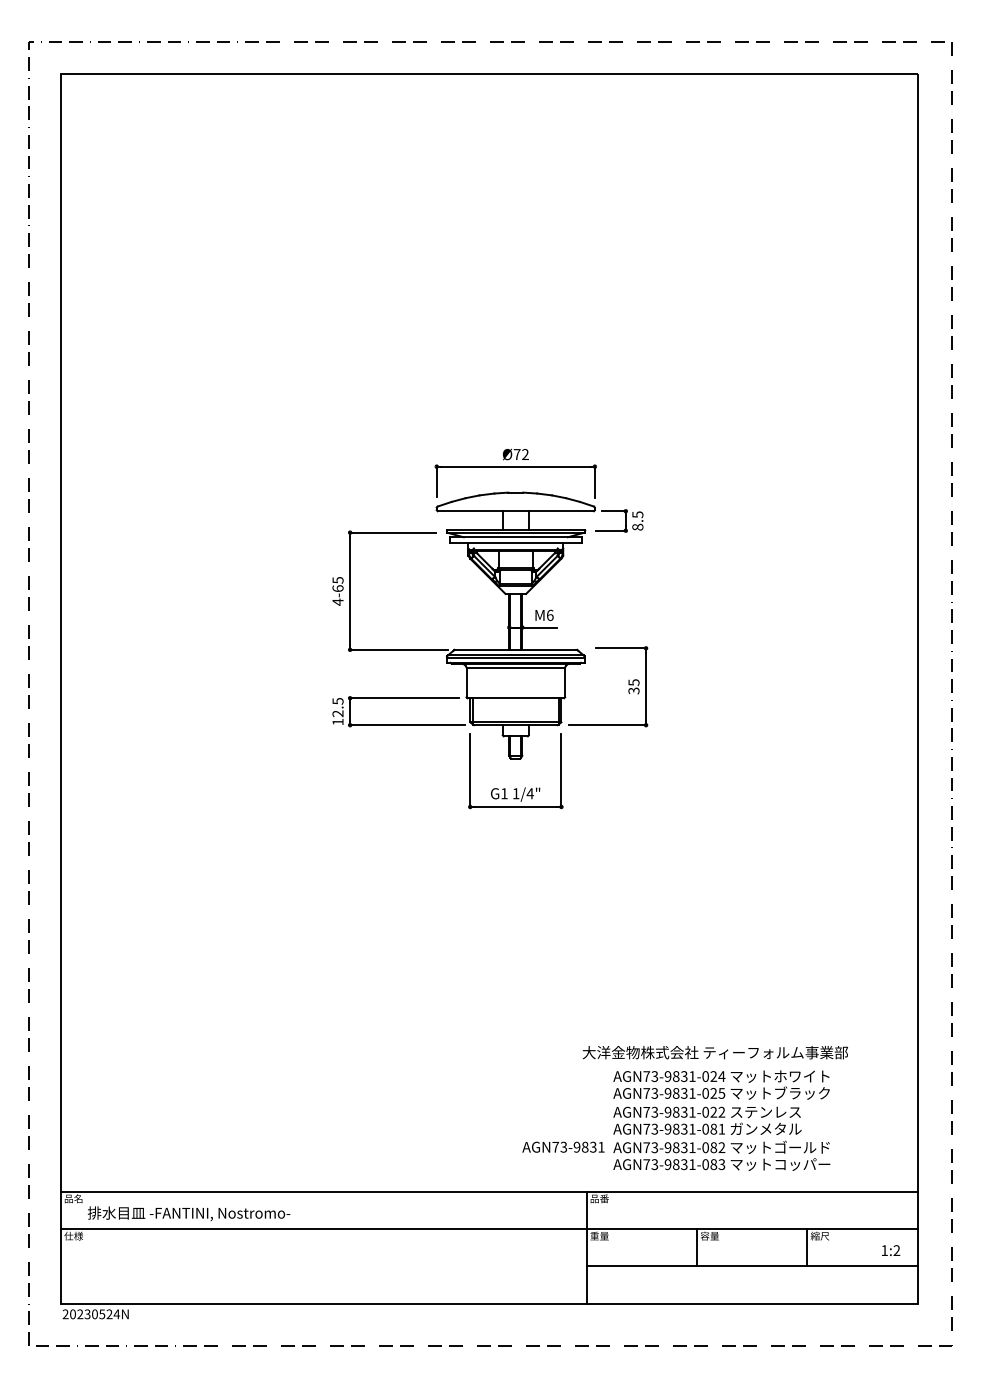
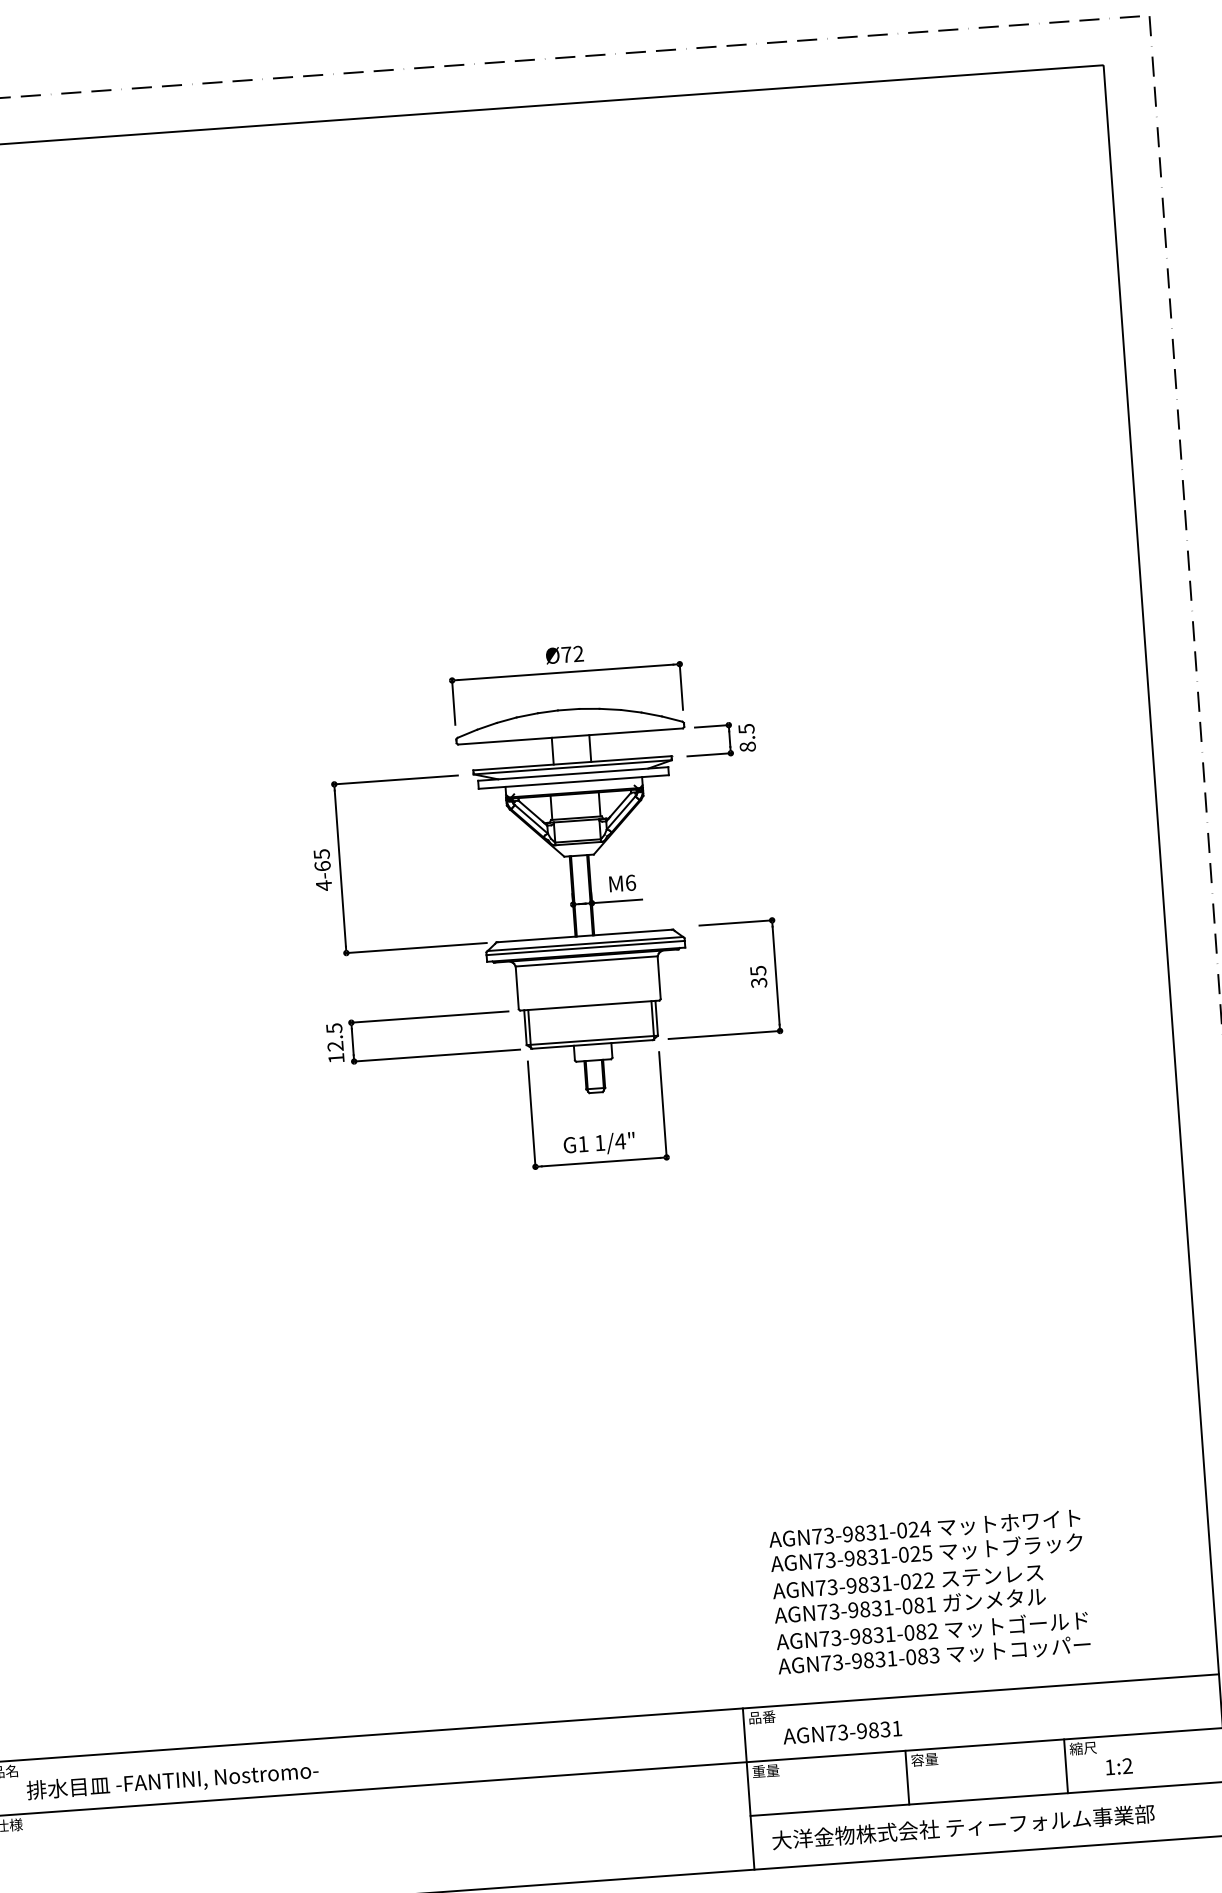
text: (714, 1052) -> (962, 1827), moved
text: (563, 1146) -> (842, 1731), moved
text: (891, 1250) -> (1119, 1766), moved

